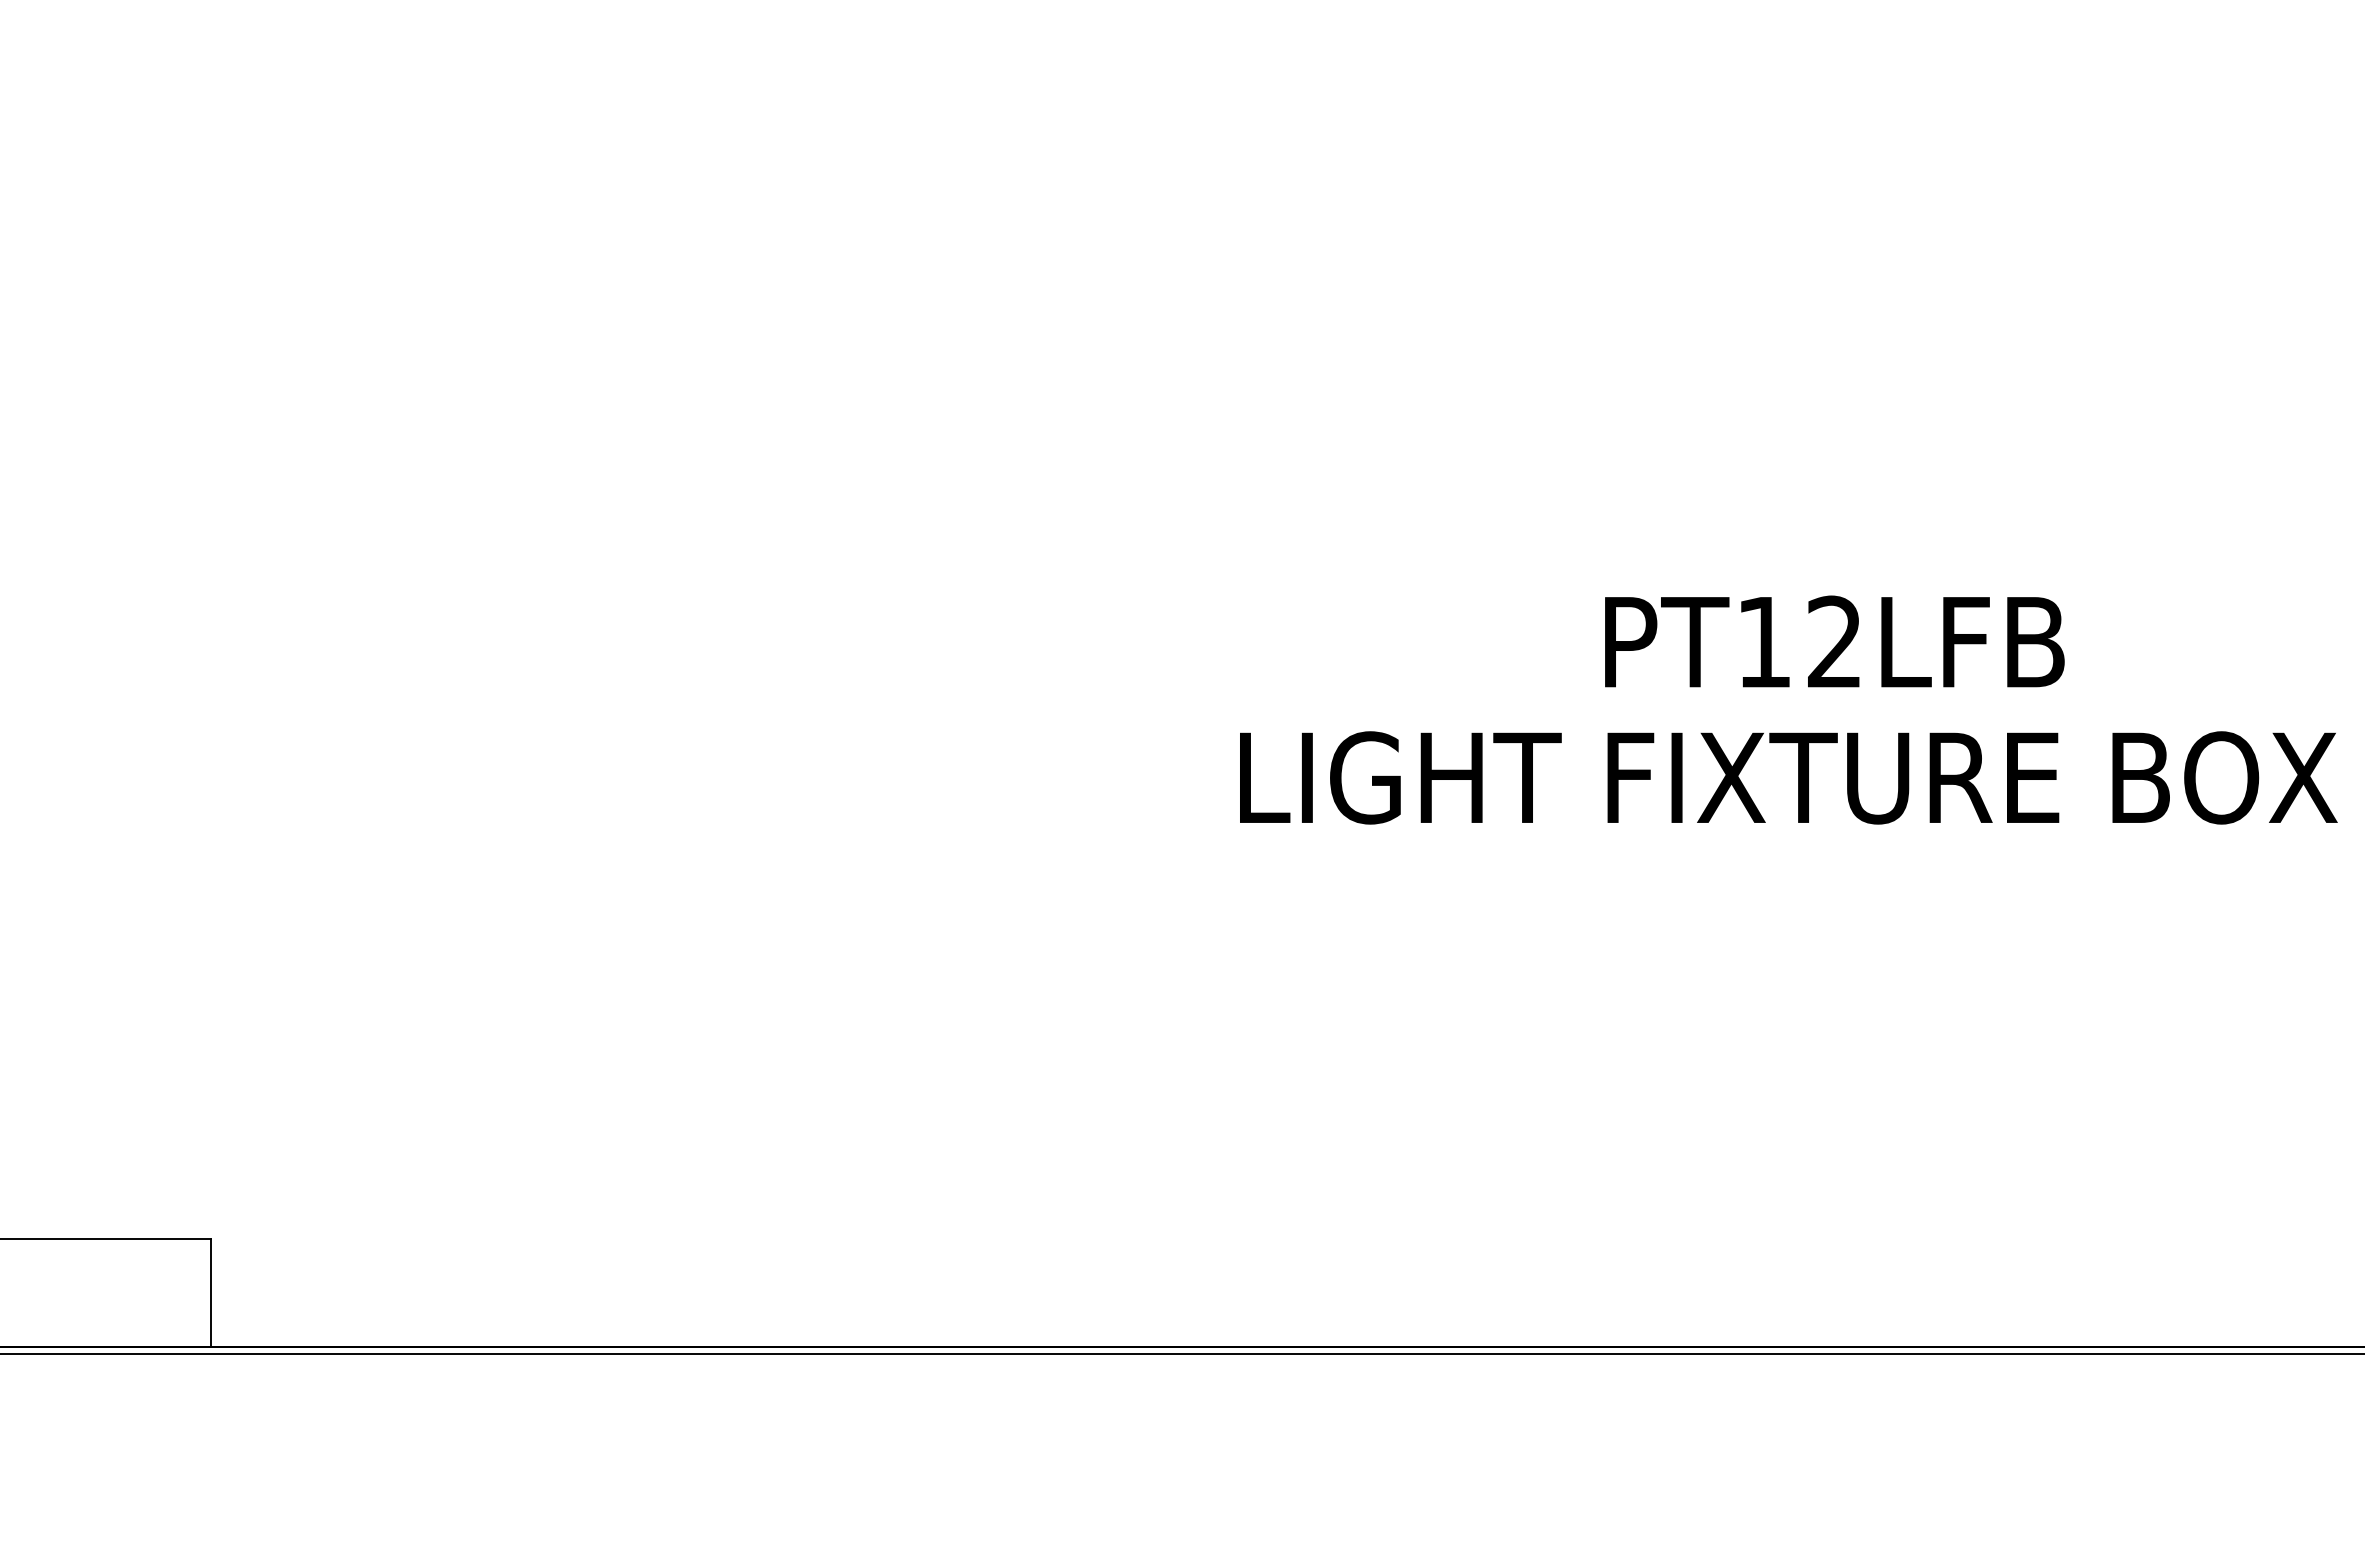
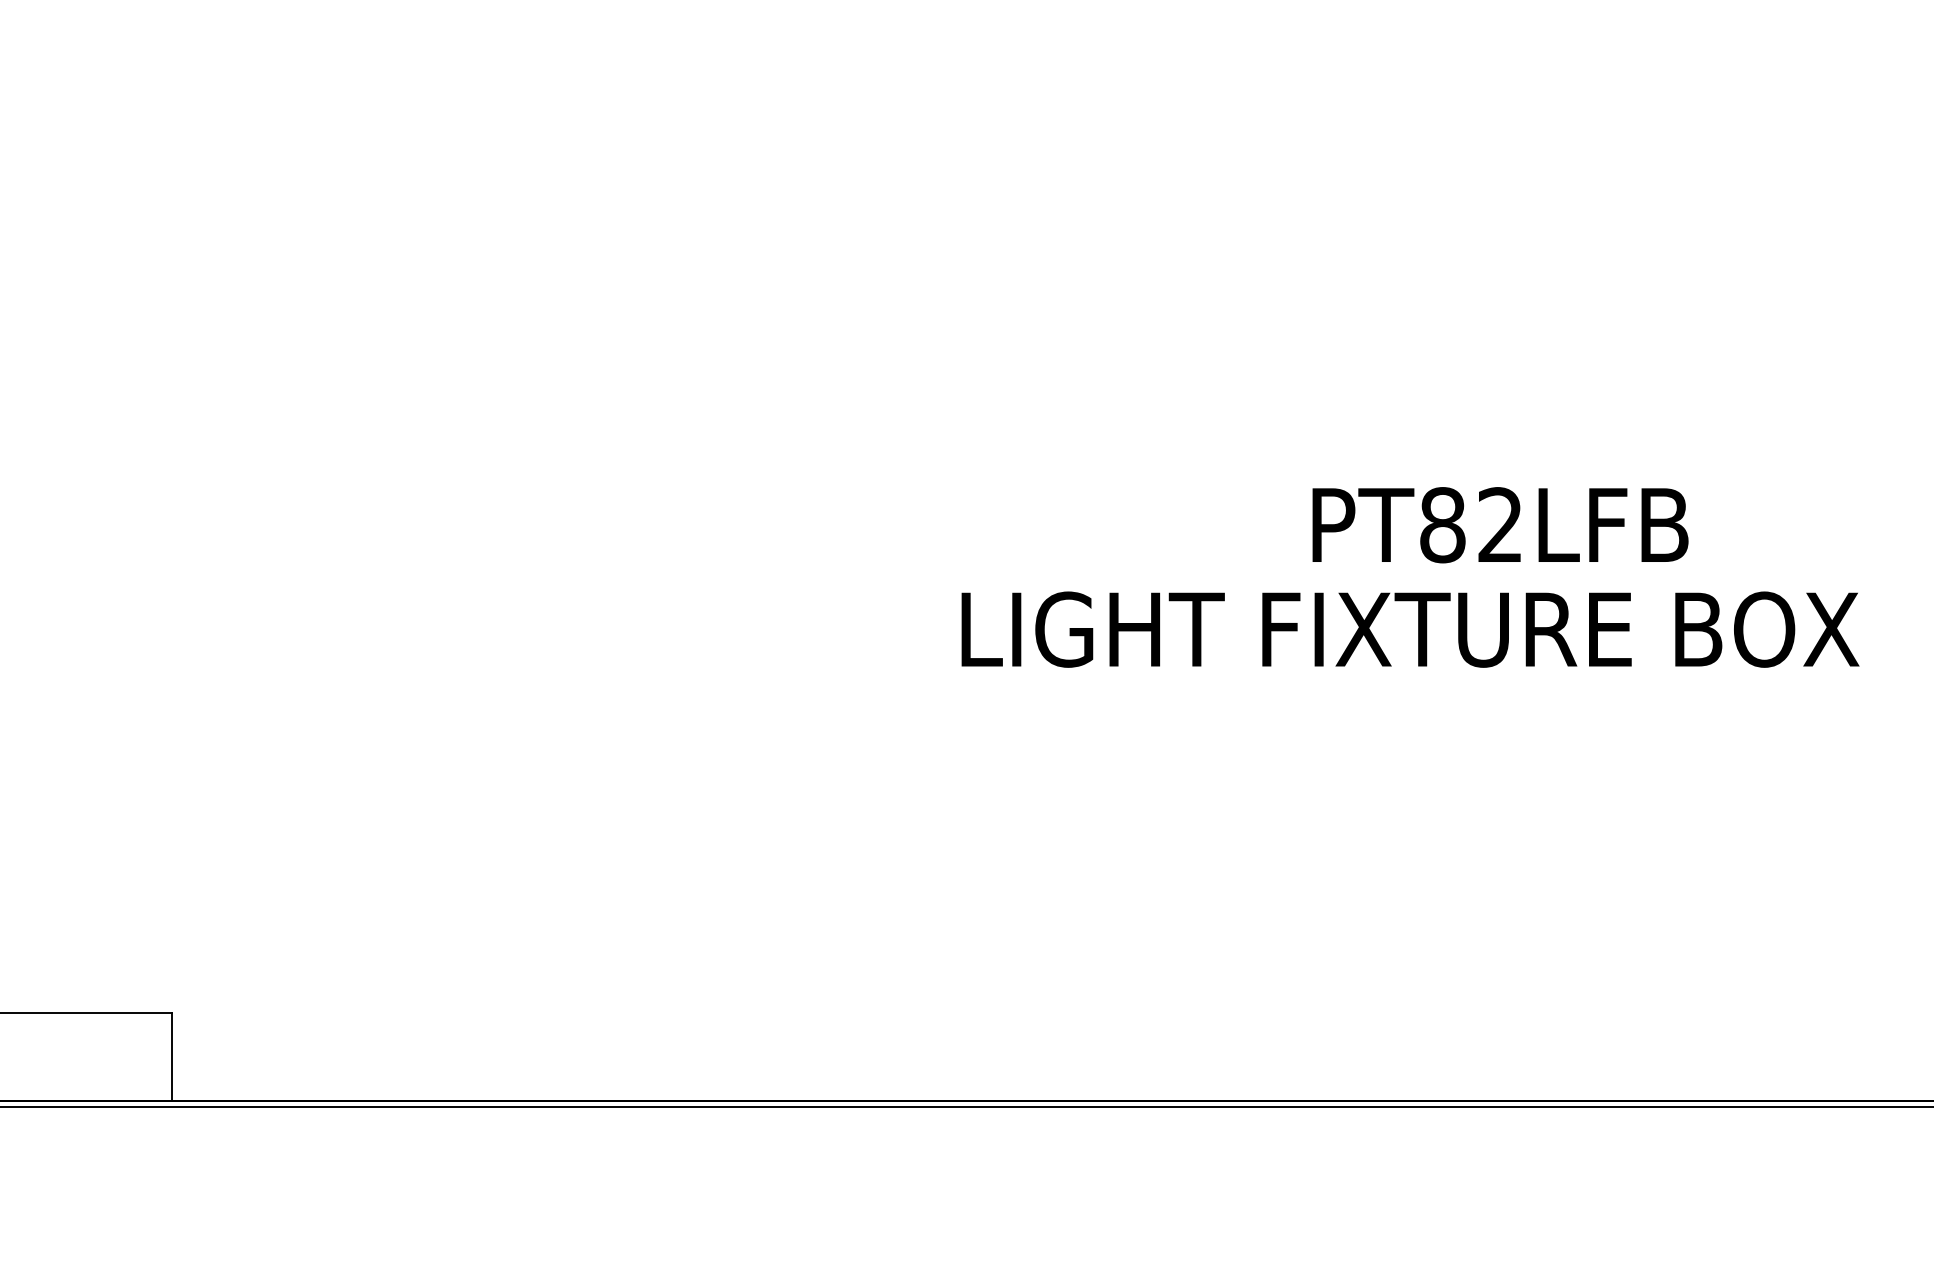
text: (1764, 641) -> (1443, 524), PT12LFB -> PT82LFB
text: (1788, 777) -> (1410, 629), moved

